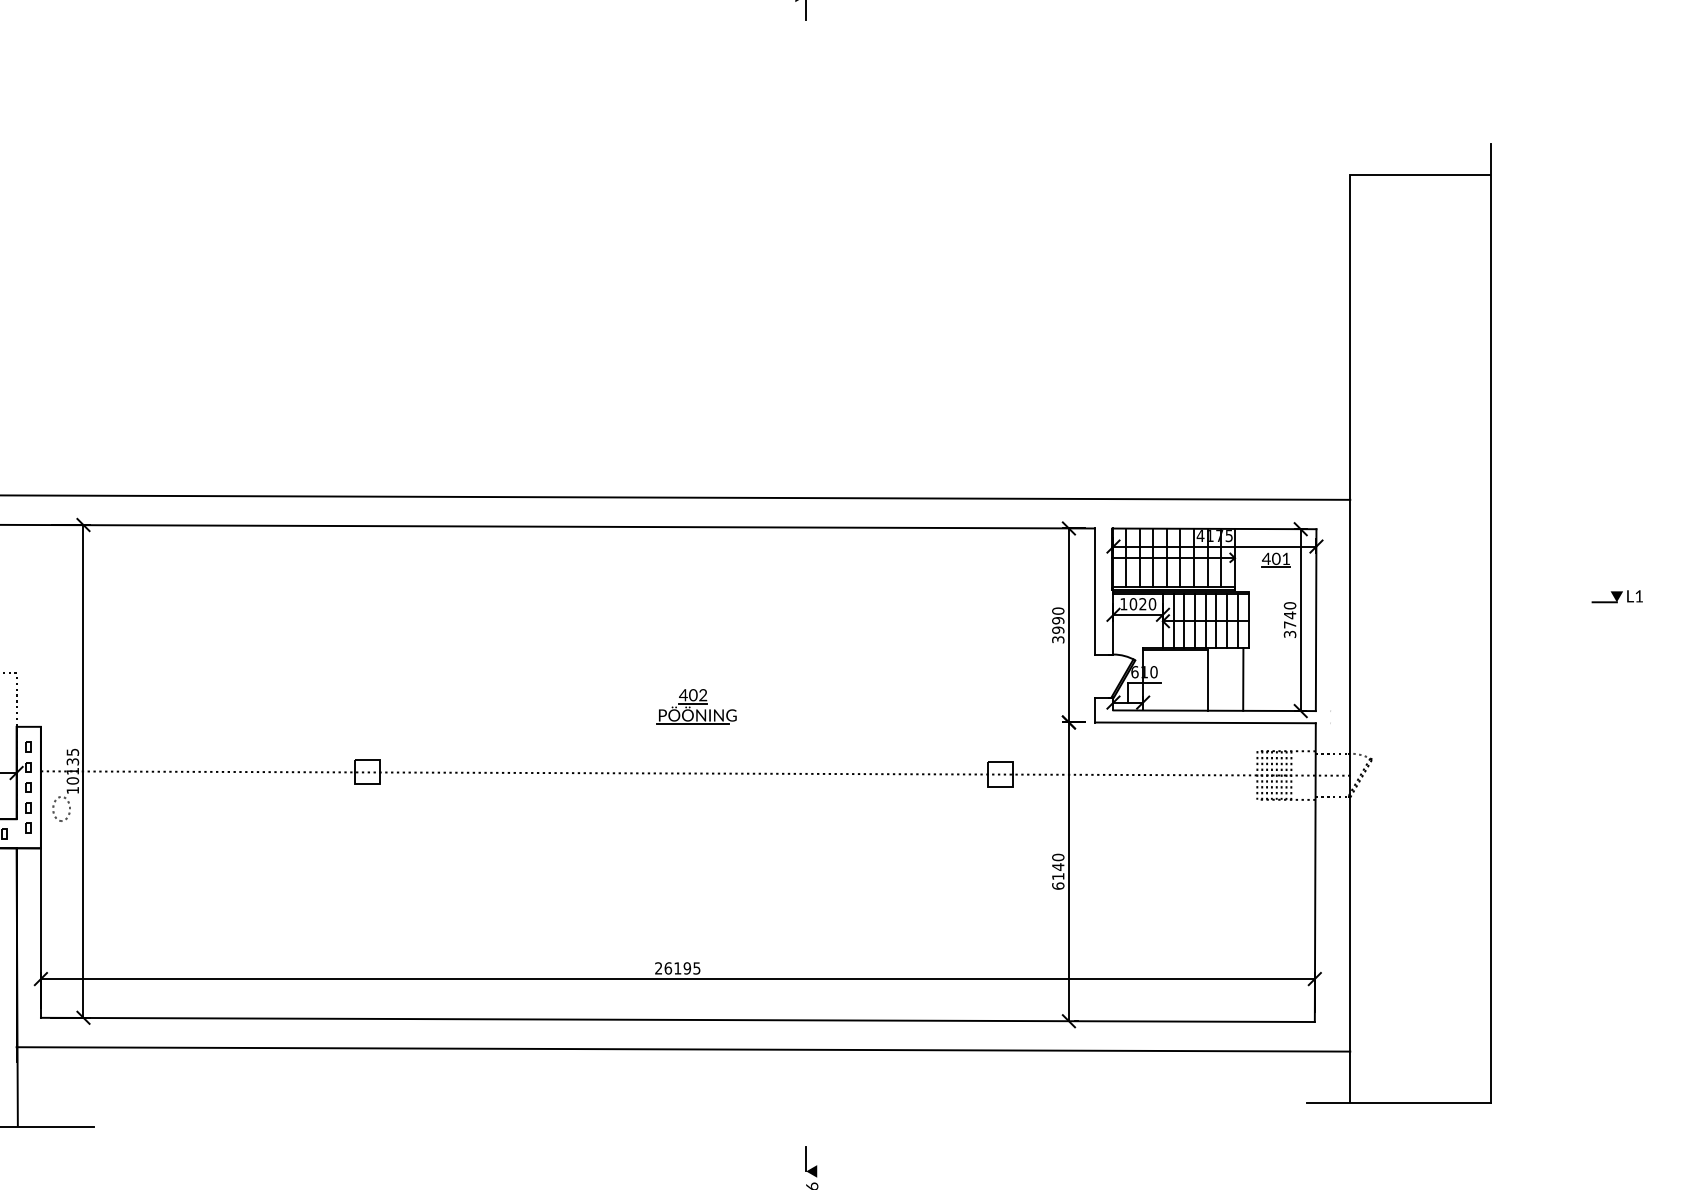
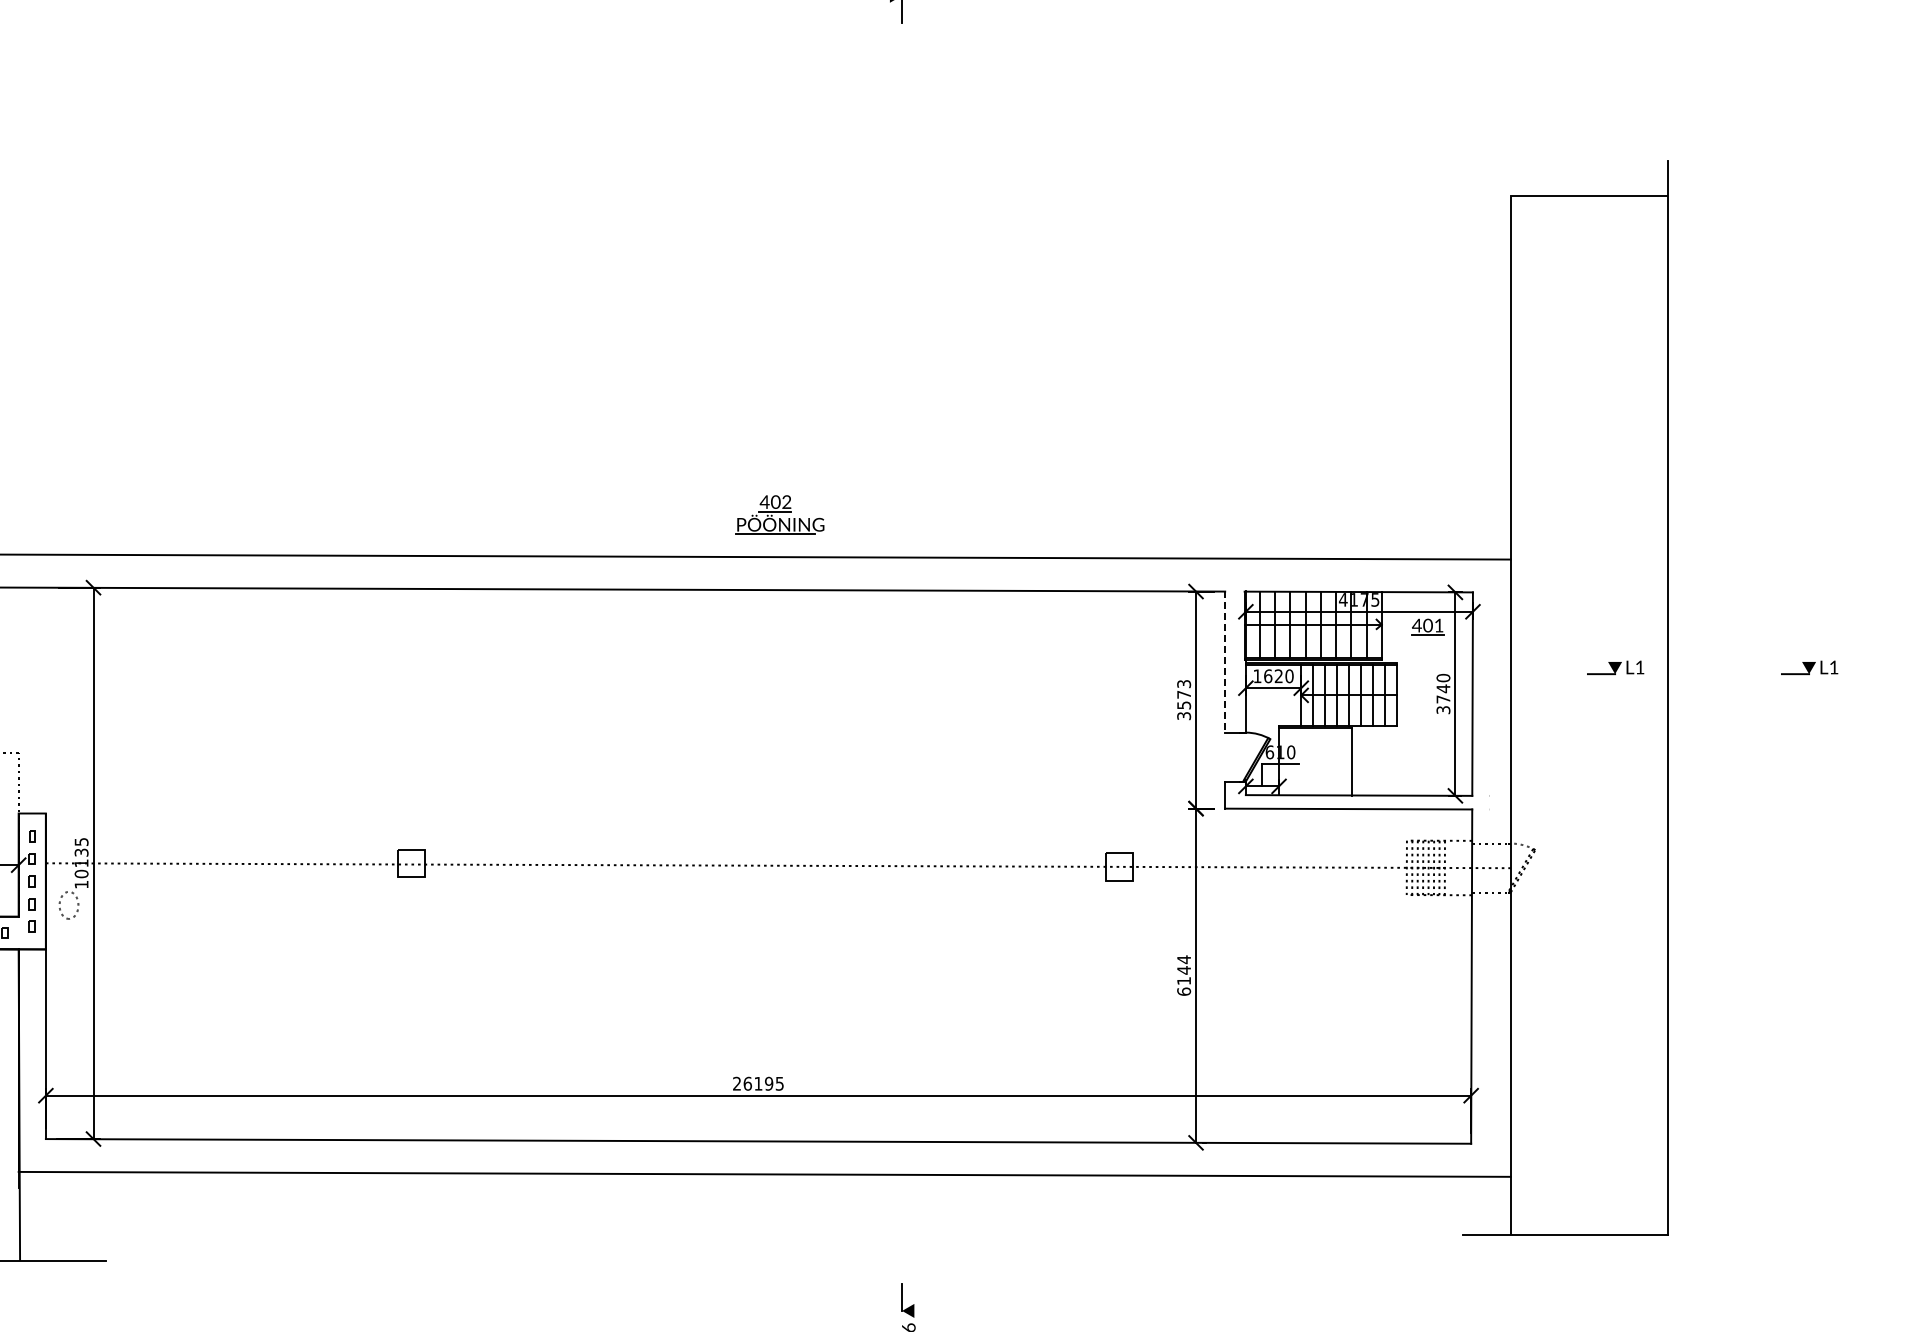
line: (1095, 590) -> (1225, 661), solid -> dashed
part: (1443, 596) -> (1615, 667), added
text: (1133, 603) -> (1268, 675), 1020 -> 1620
text: (1058, 620) -> (1184, 694), 3990 -> 3573
line: (1243, 679) -> (1391, 760), removed
part: (696, 706) -> (779, 514), moved
text: (1058, 857) -> (1184, 959), 6140 -> 6144

